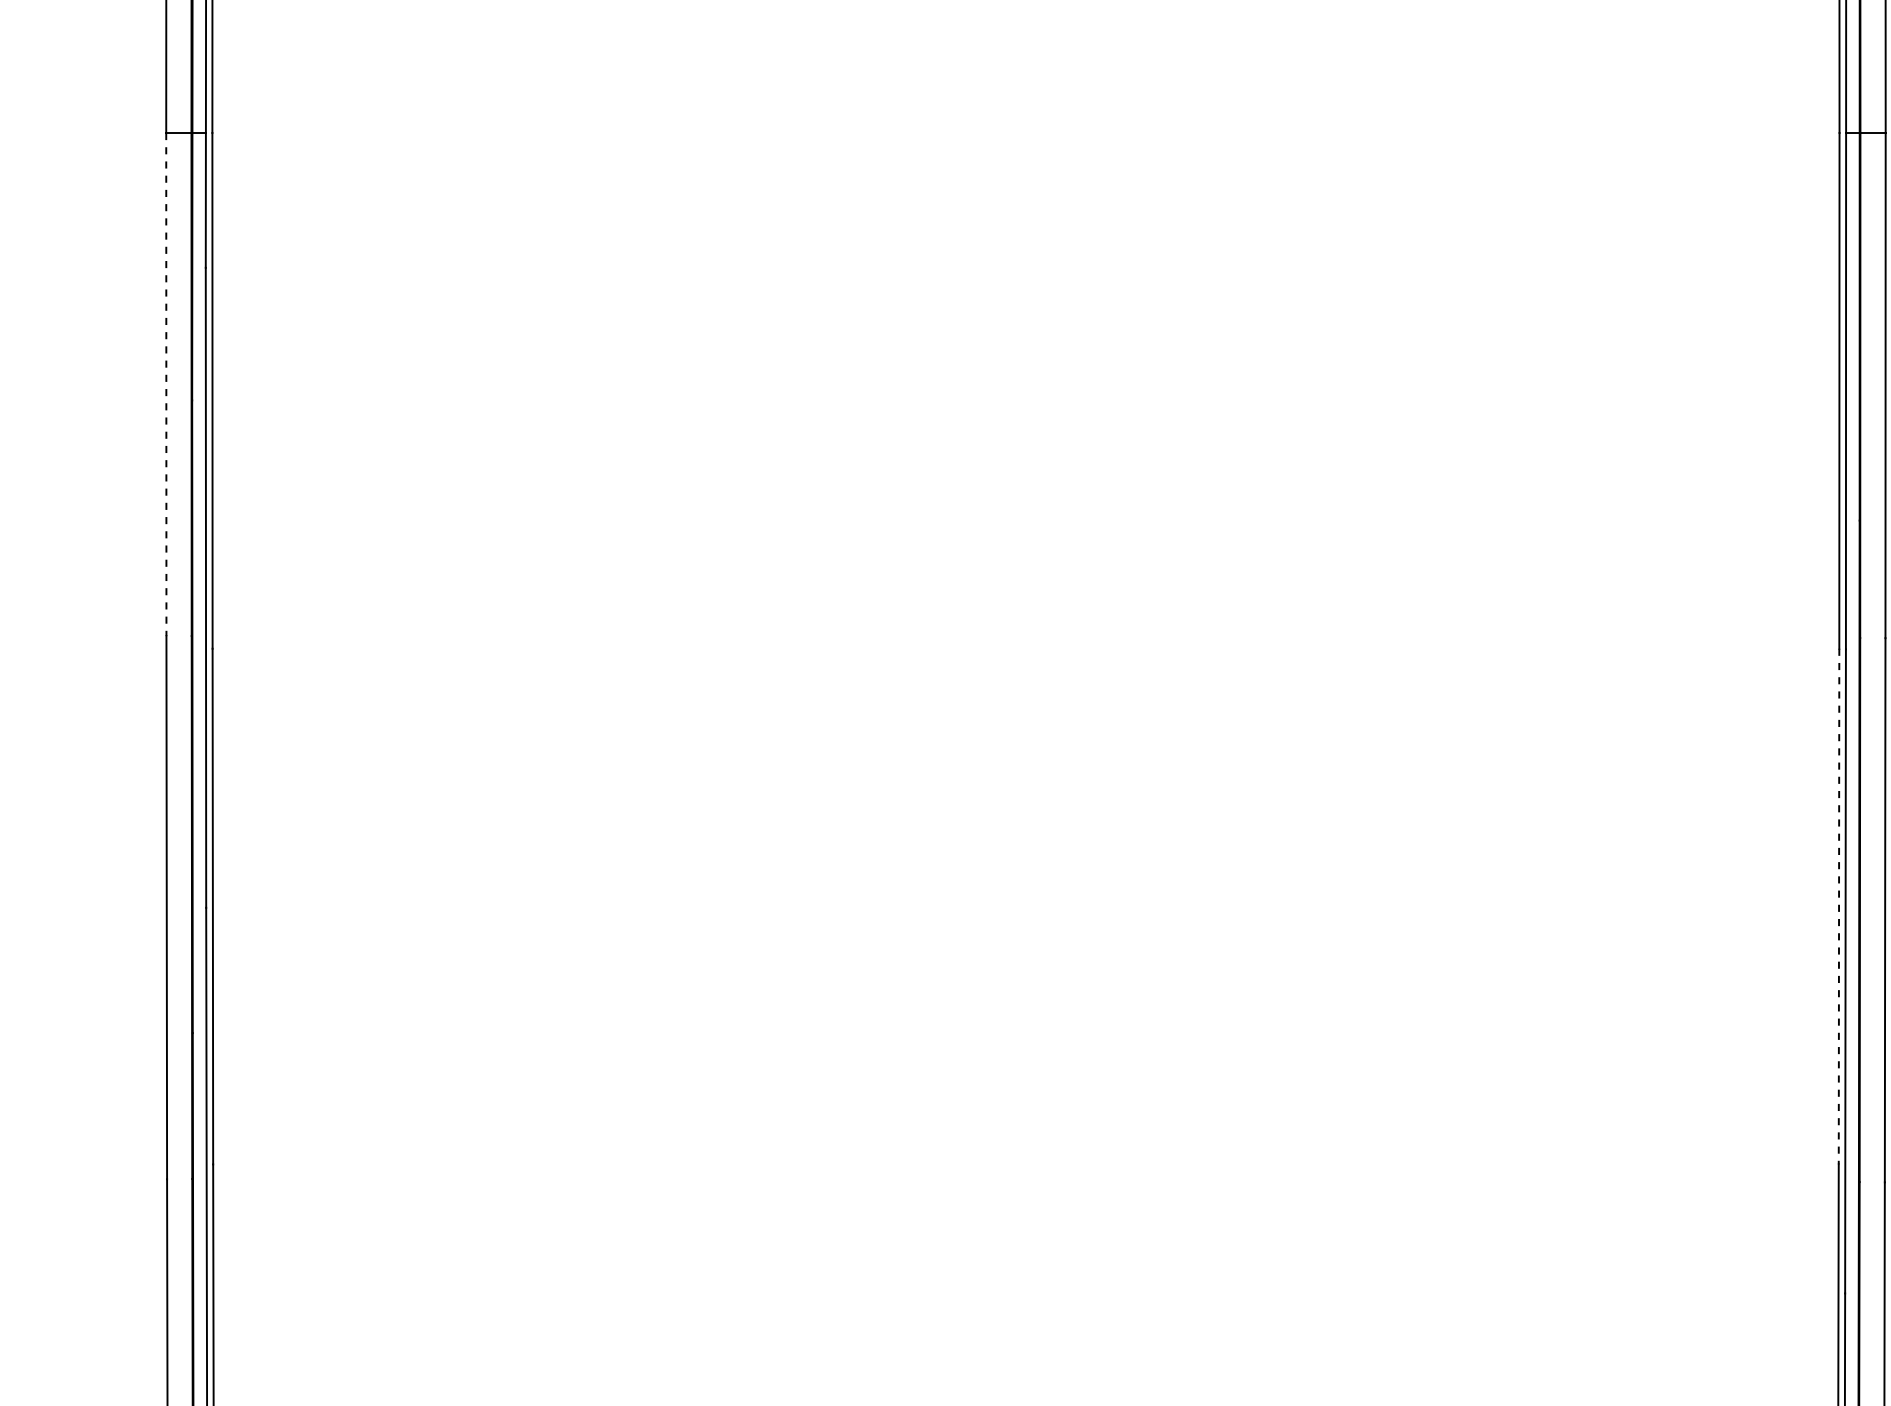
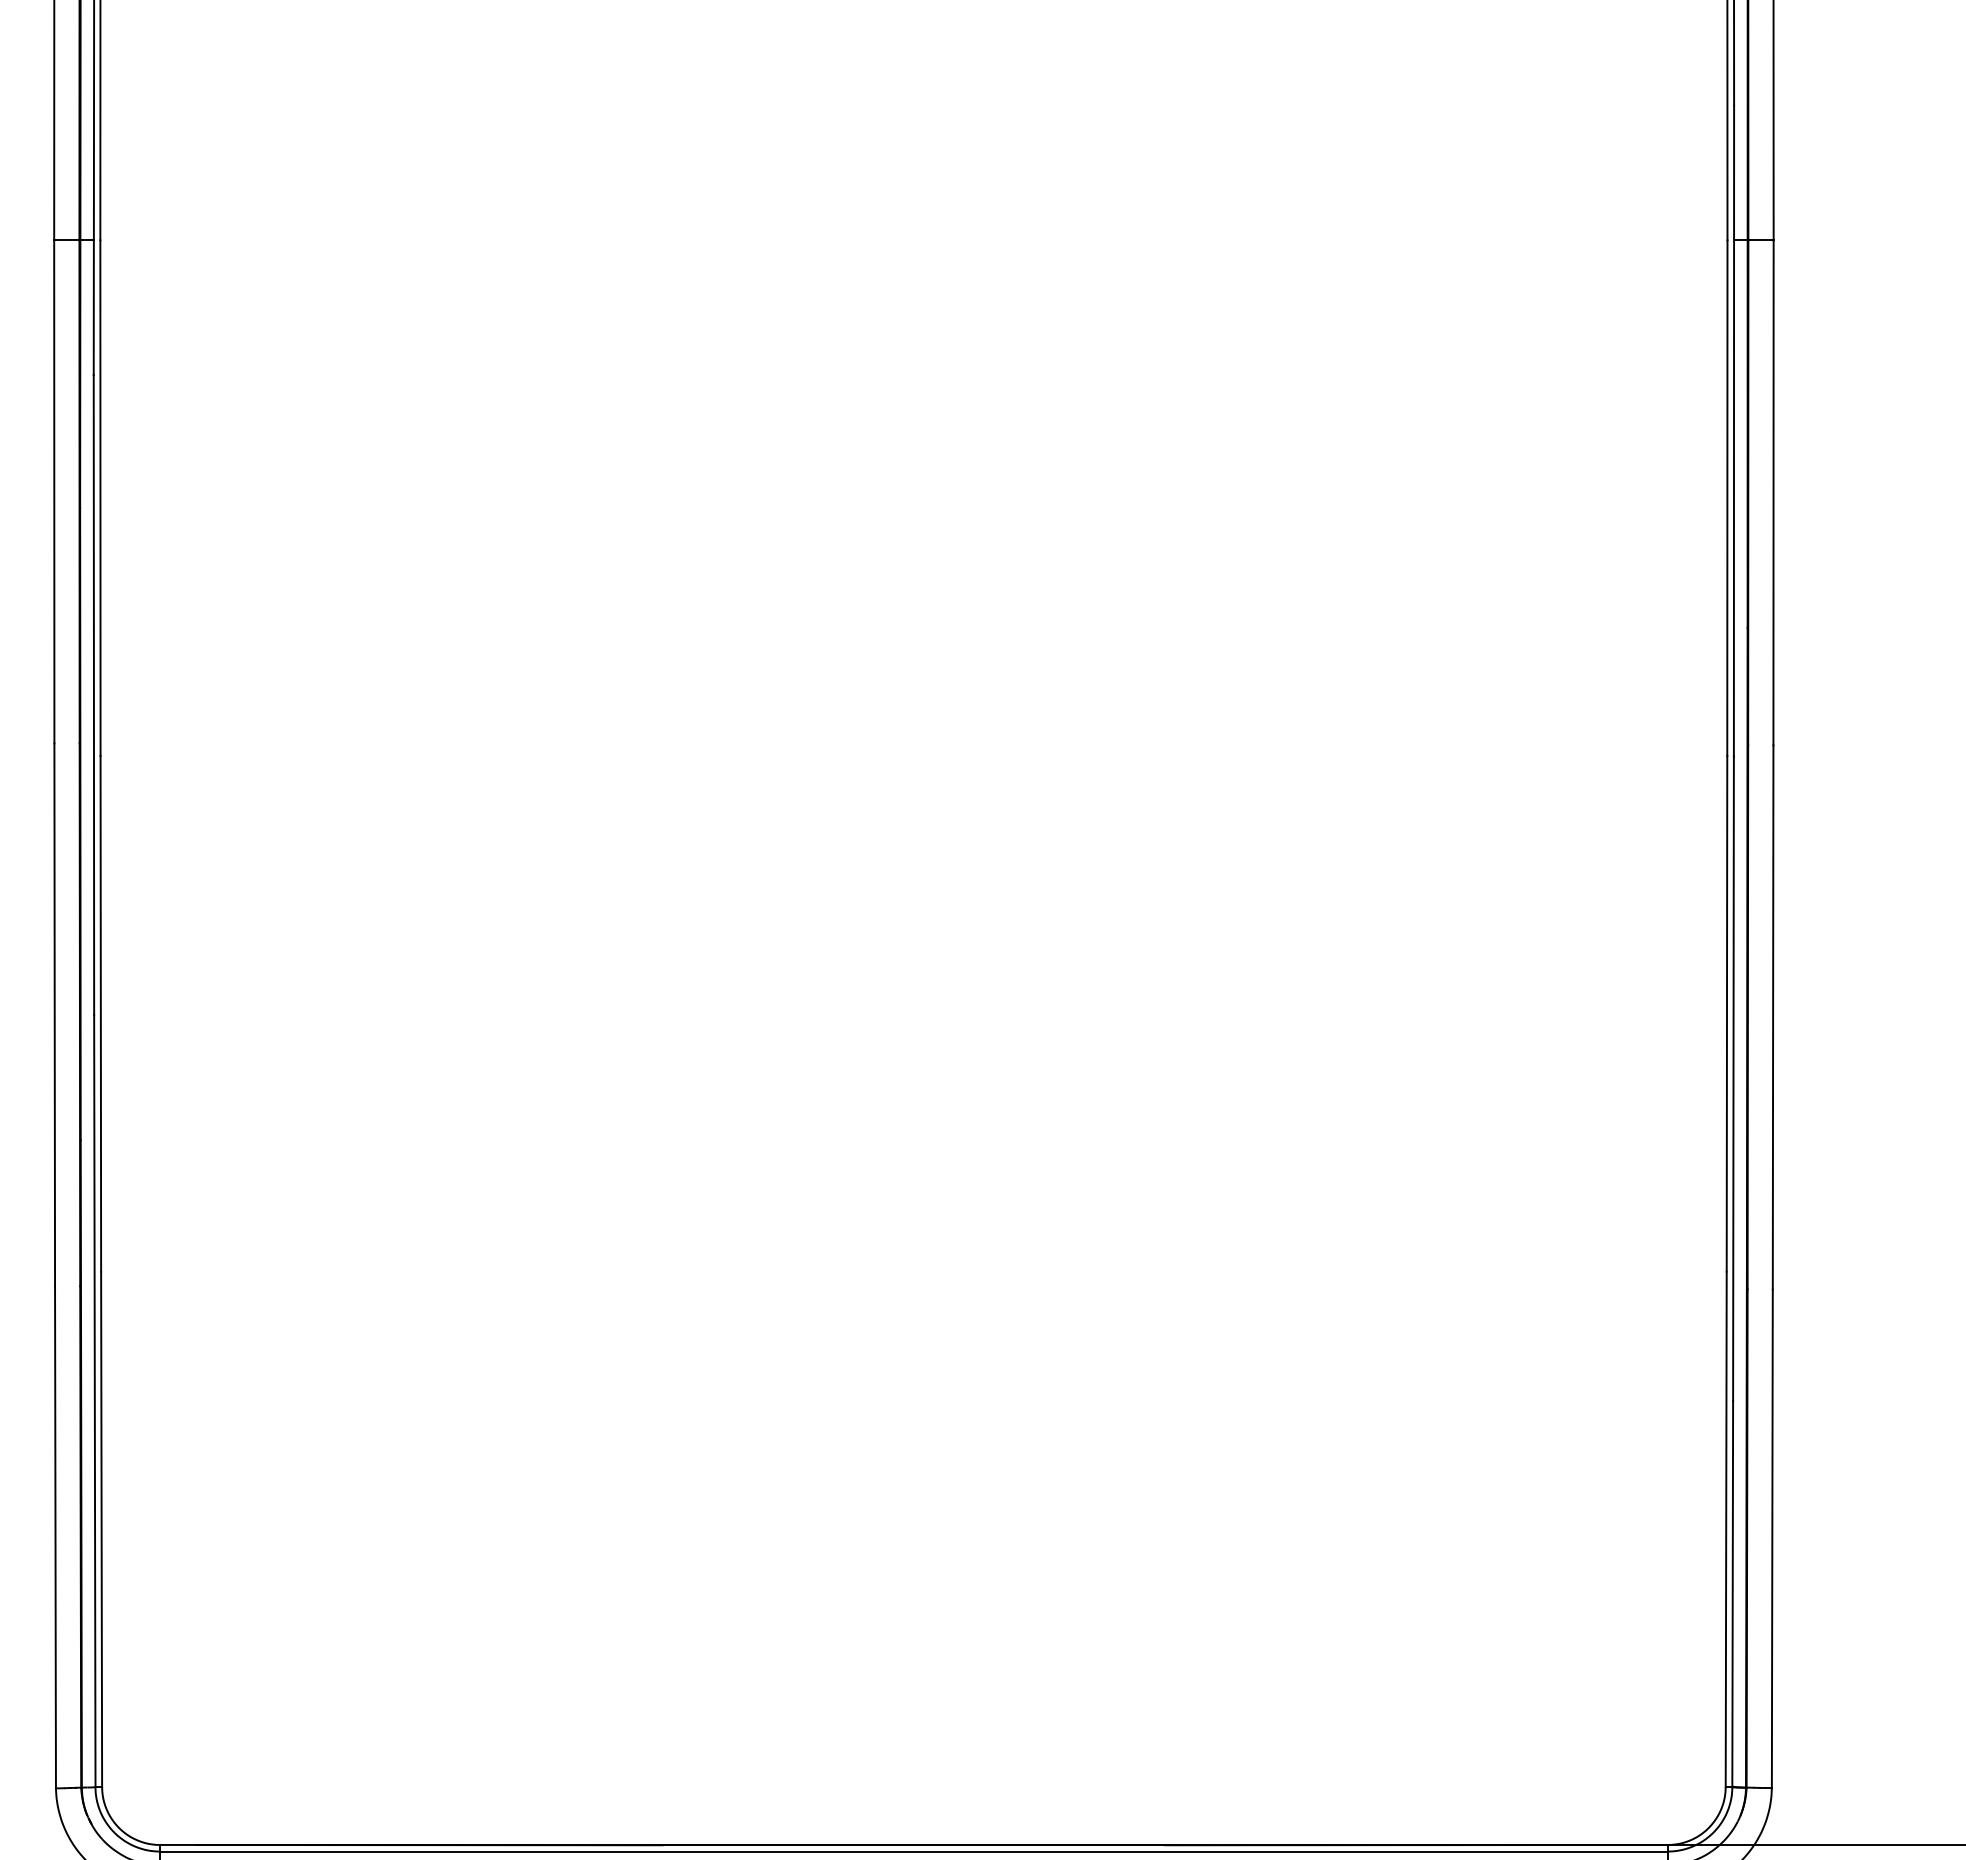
line: (166, 384) -> (54, 491), dashed -> solid
line: (1838, 906) -> (1726, 1013), dashed -> solid

